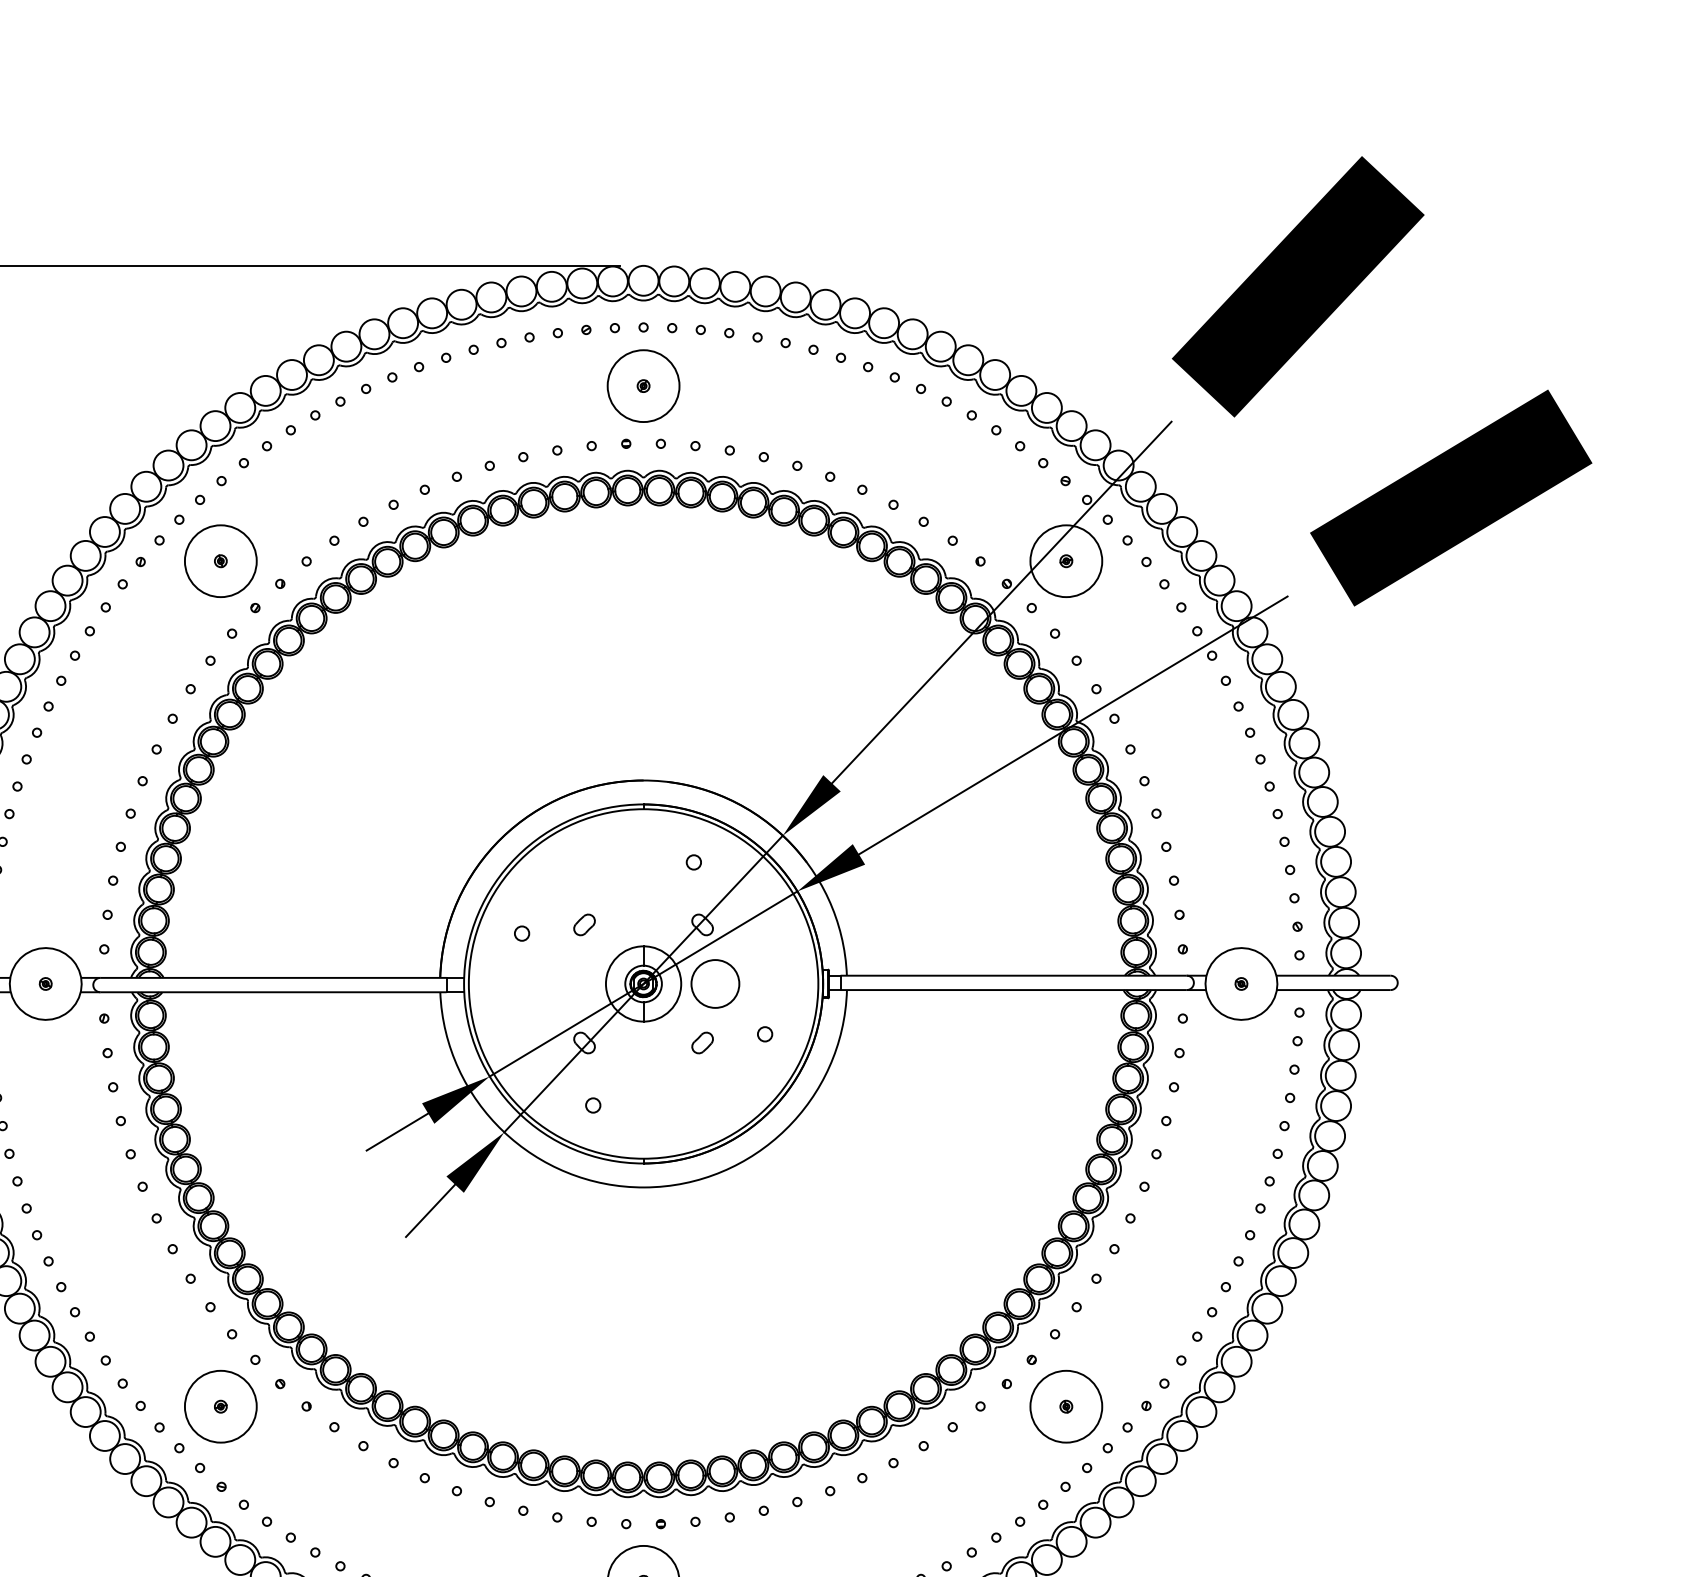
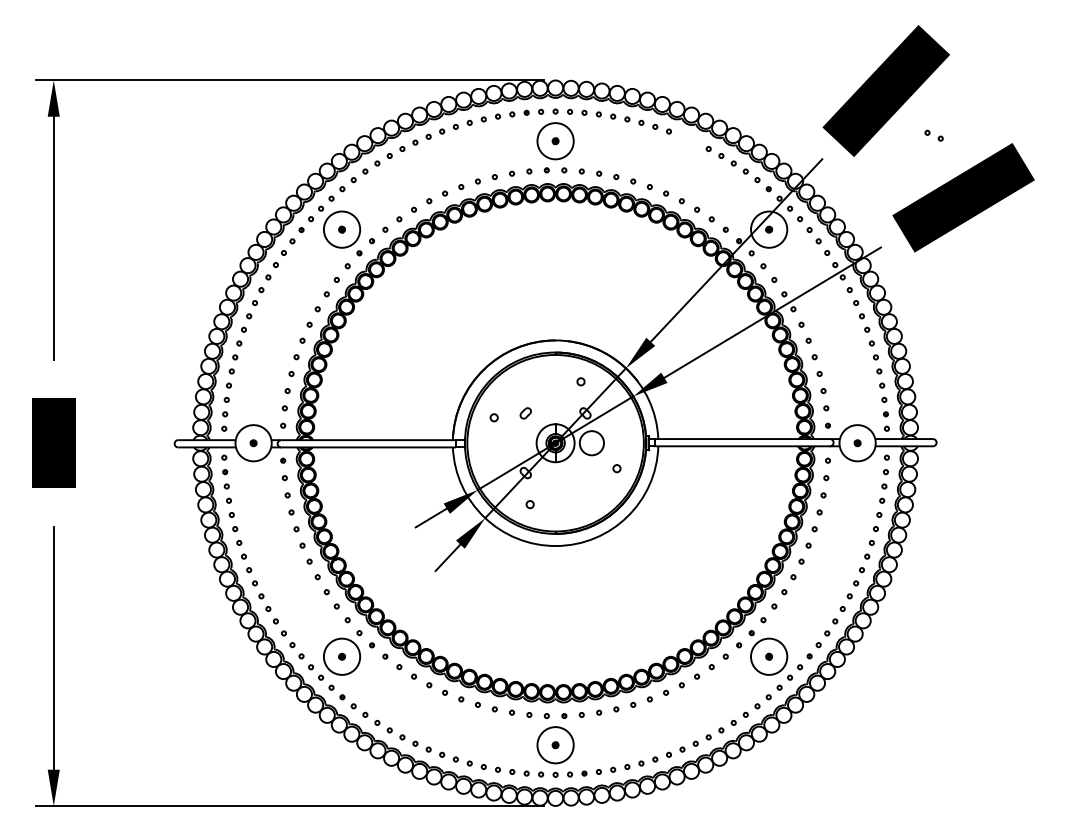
part: (906, 382) -> (933, 135), moved
part: (702, 1041) -> (585, 472), removed

